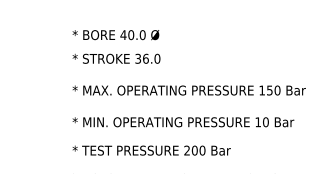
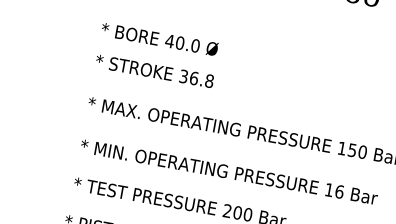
text: (157, 58) -> (209, 80), 36.0 -> 36.8
text: (265, 121) -> (339, 190), 10 -> 16

